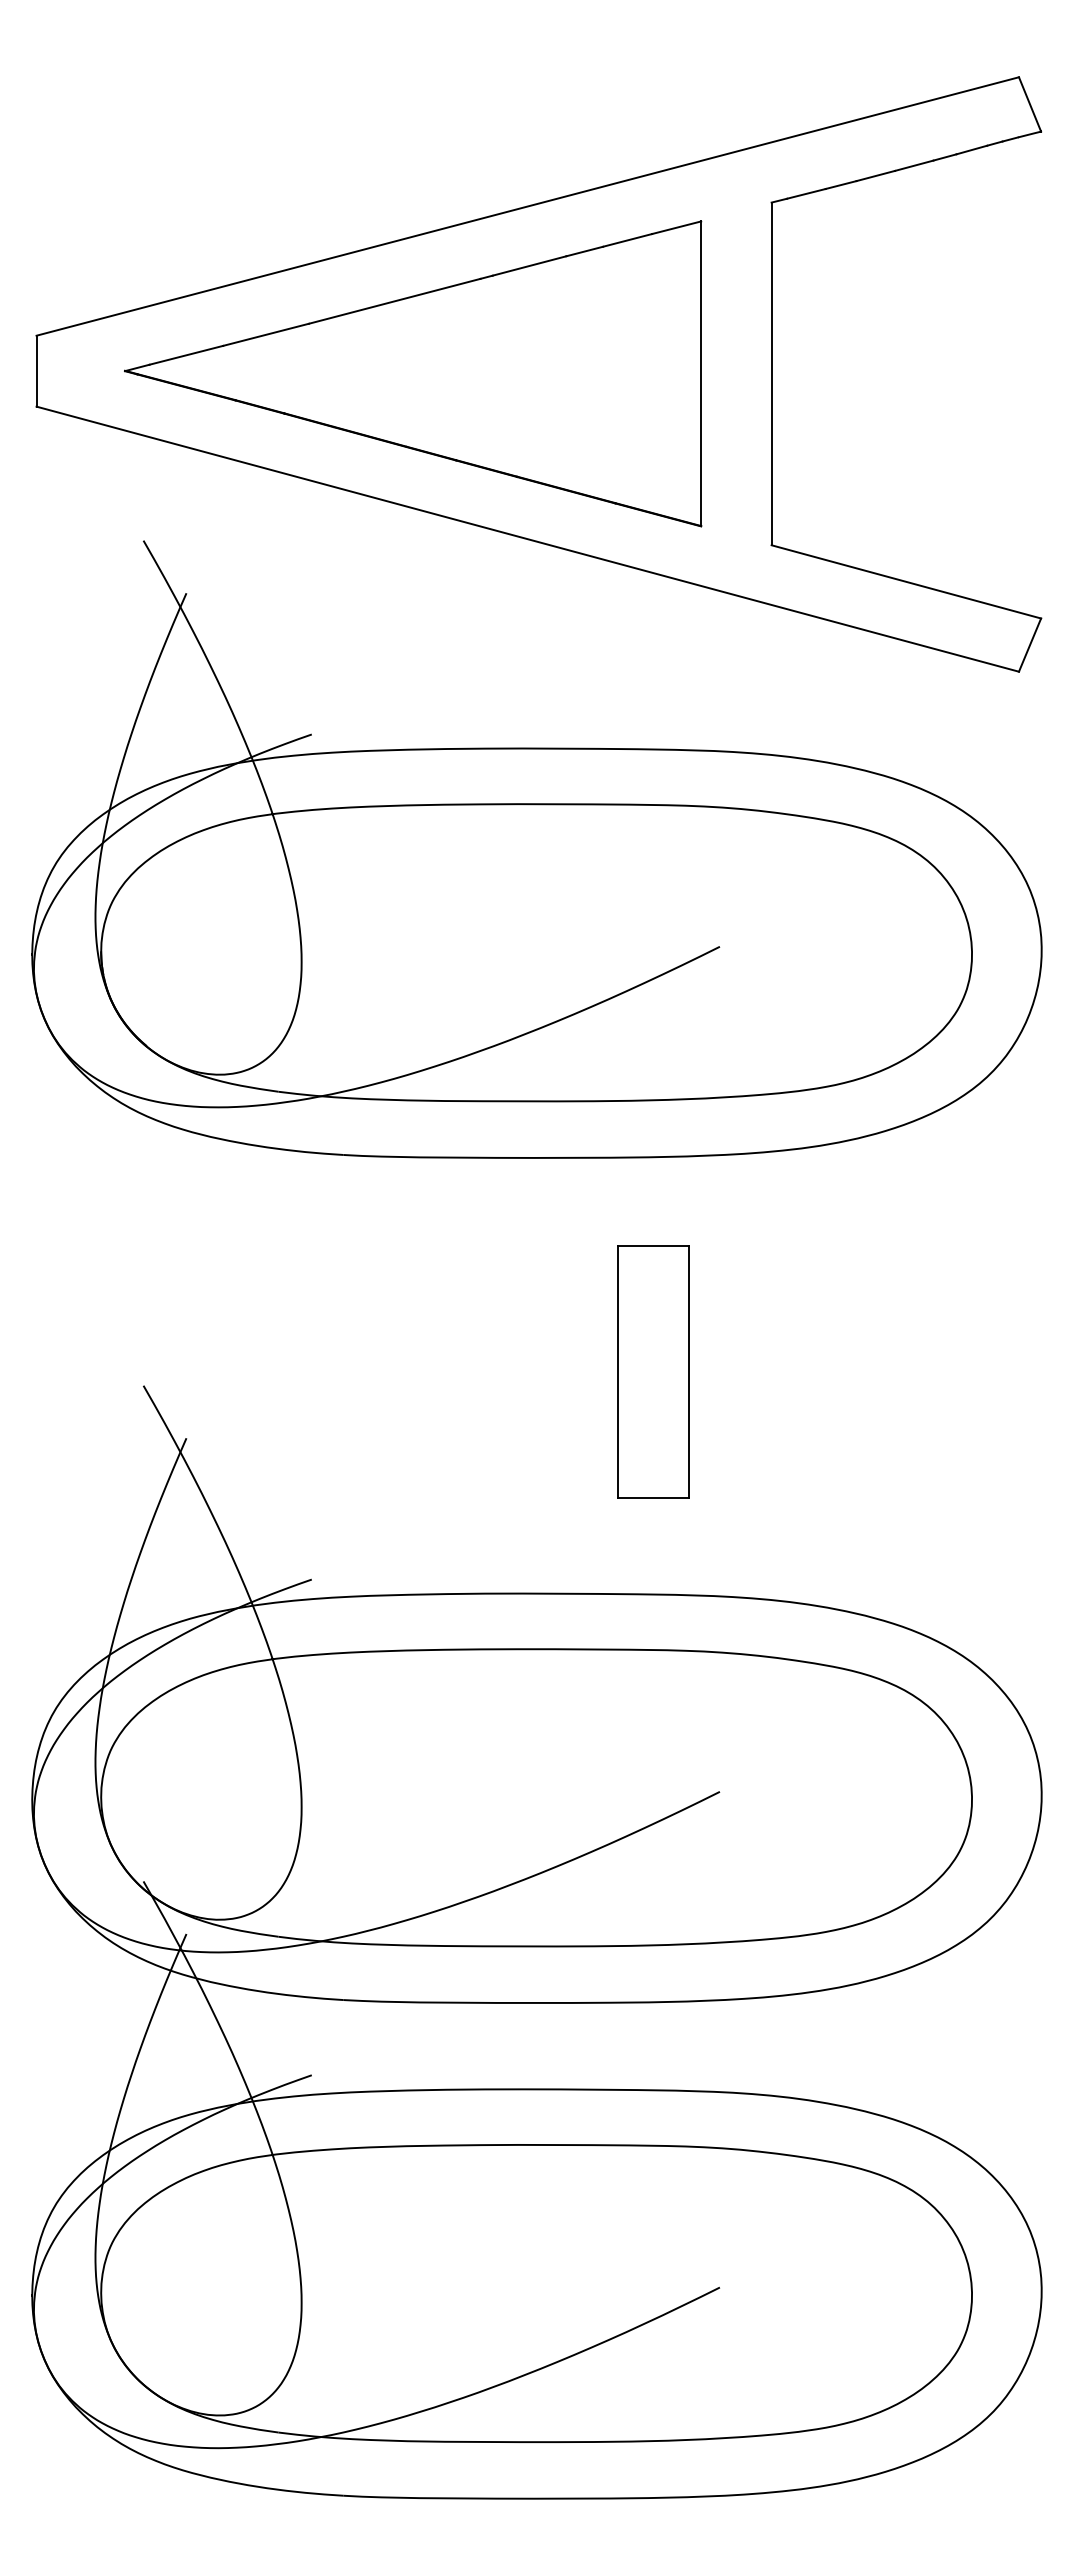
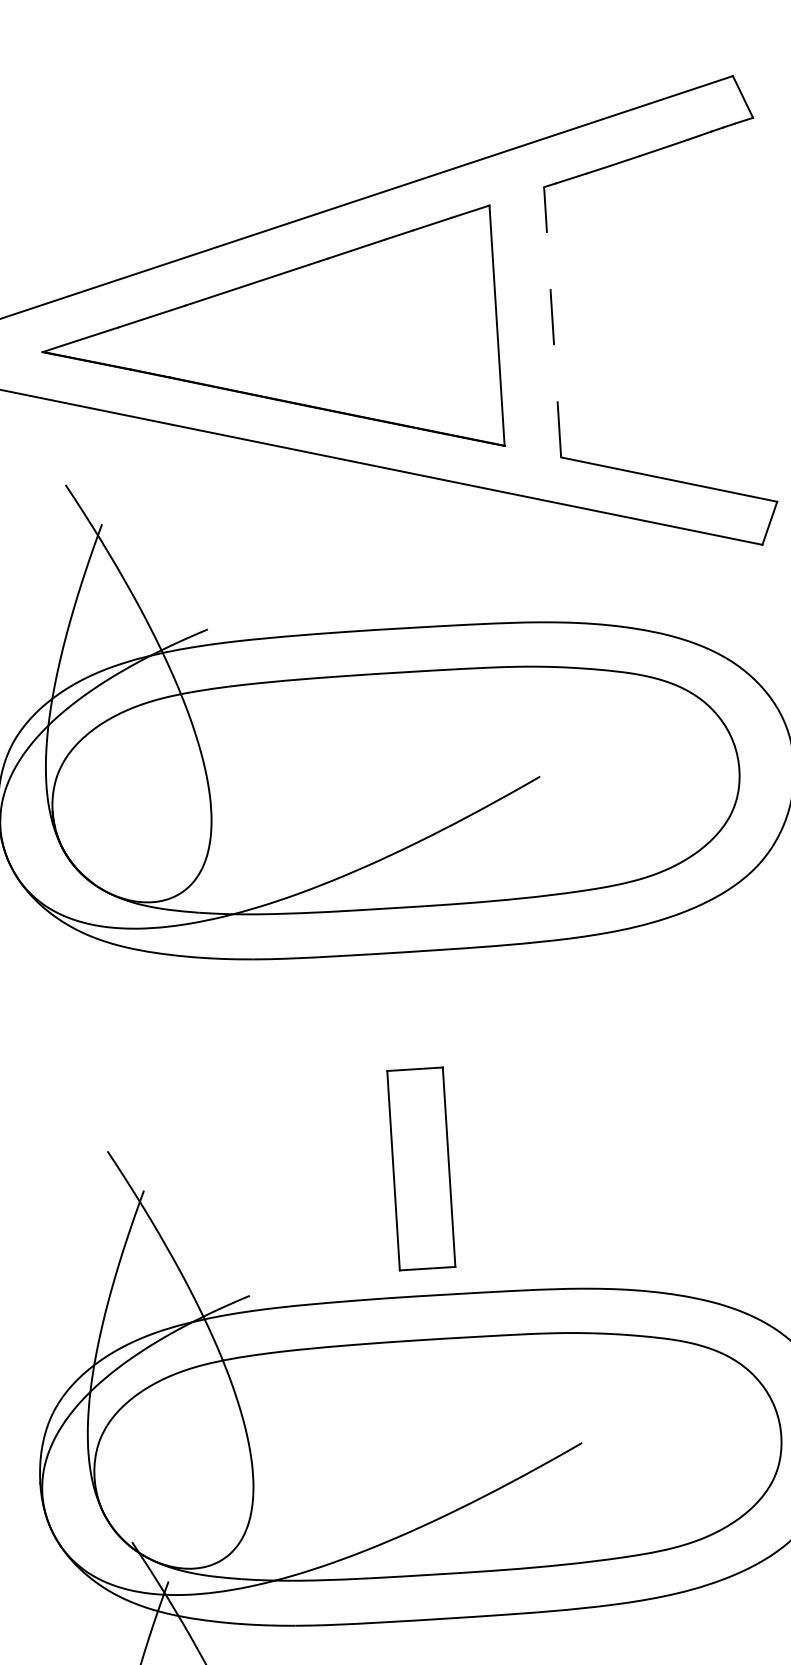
line: (771, 373) -> (552, 321), solid -> dashed
part: (653, 1371) -> (421, 1168), moved

